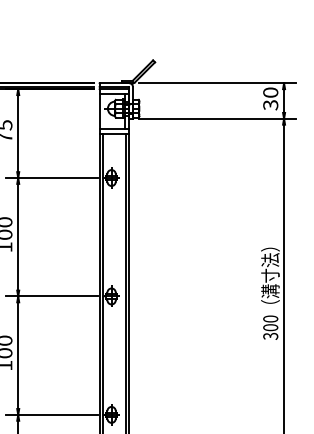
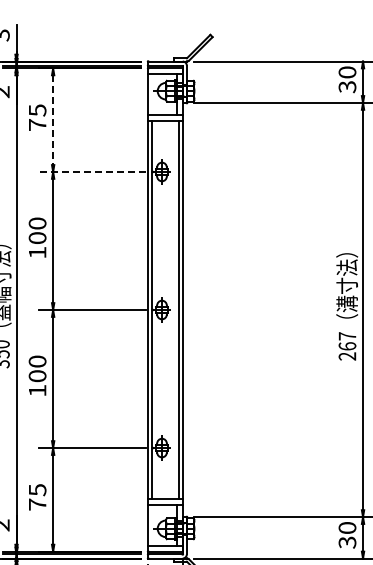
line: (18, 133) -> (53, 120), solid -> dashed
line: (51, 177) -> (92, 171), solid -> dashed
text: (270, 327) -> (347, 346), 300 -> 267

